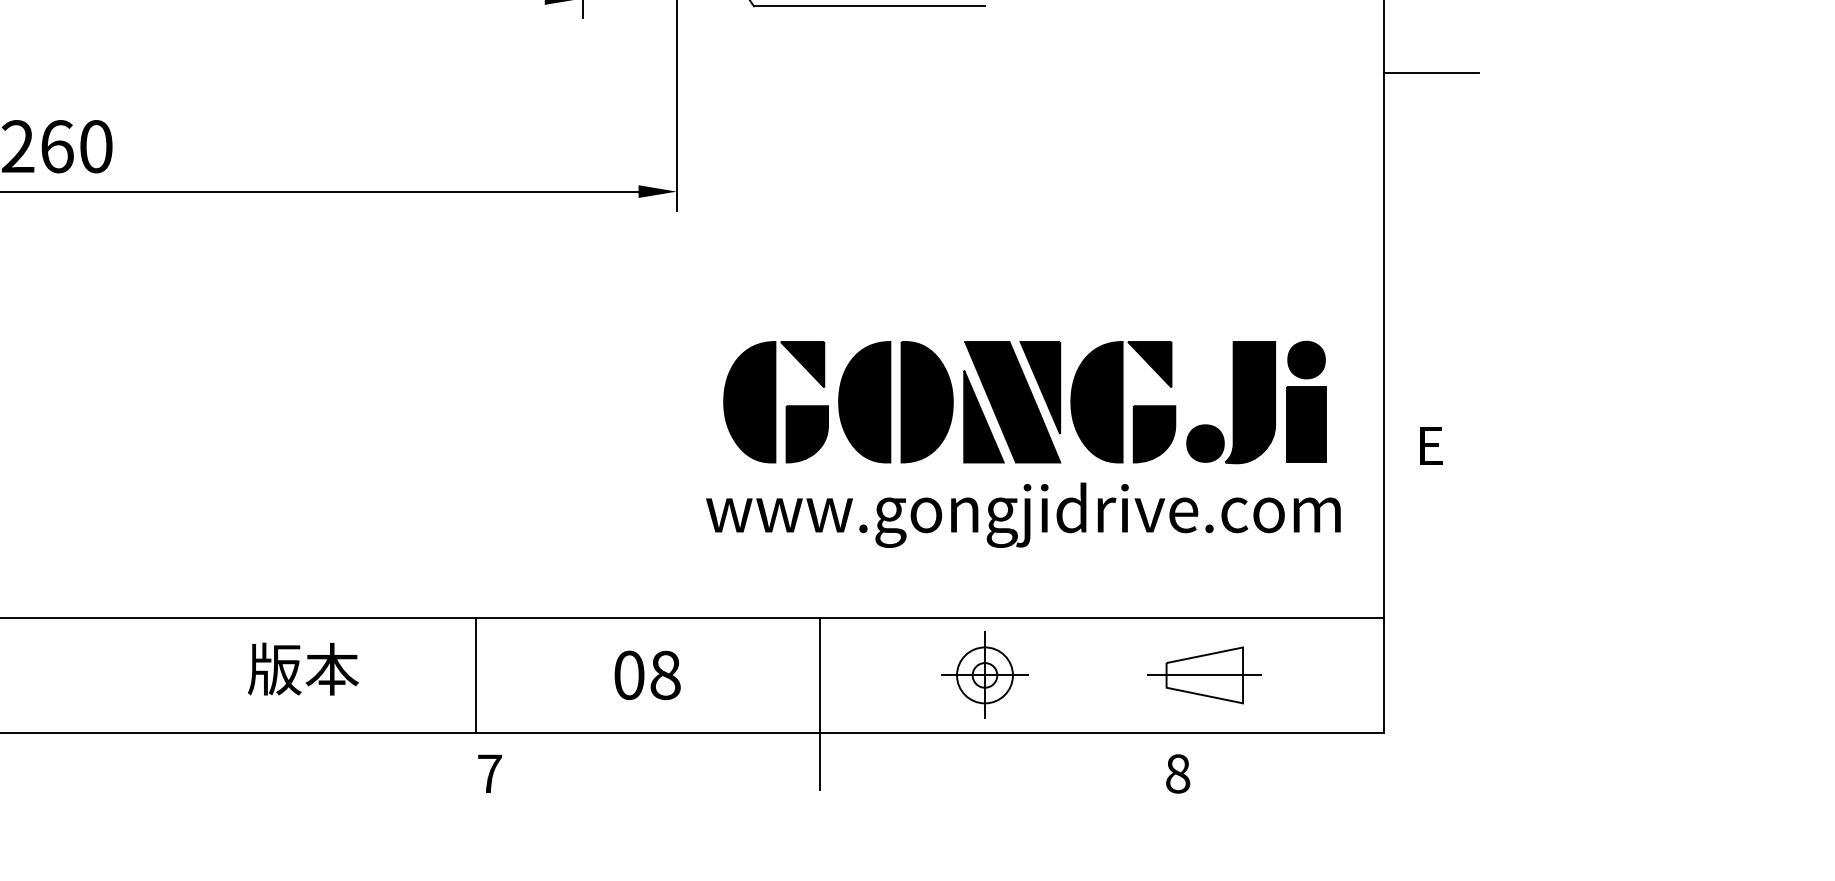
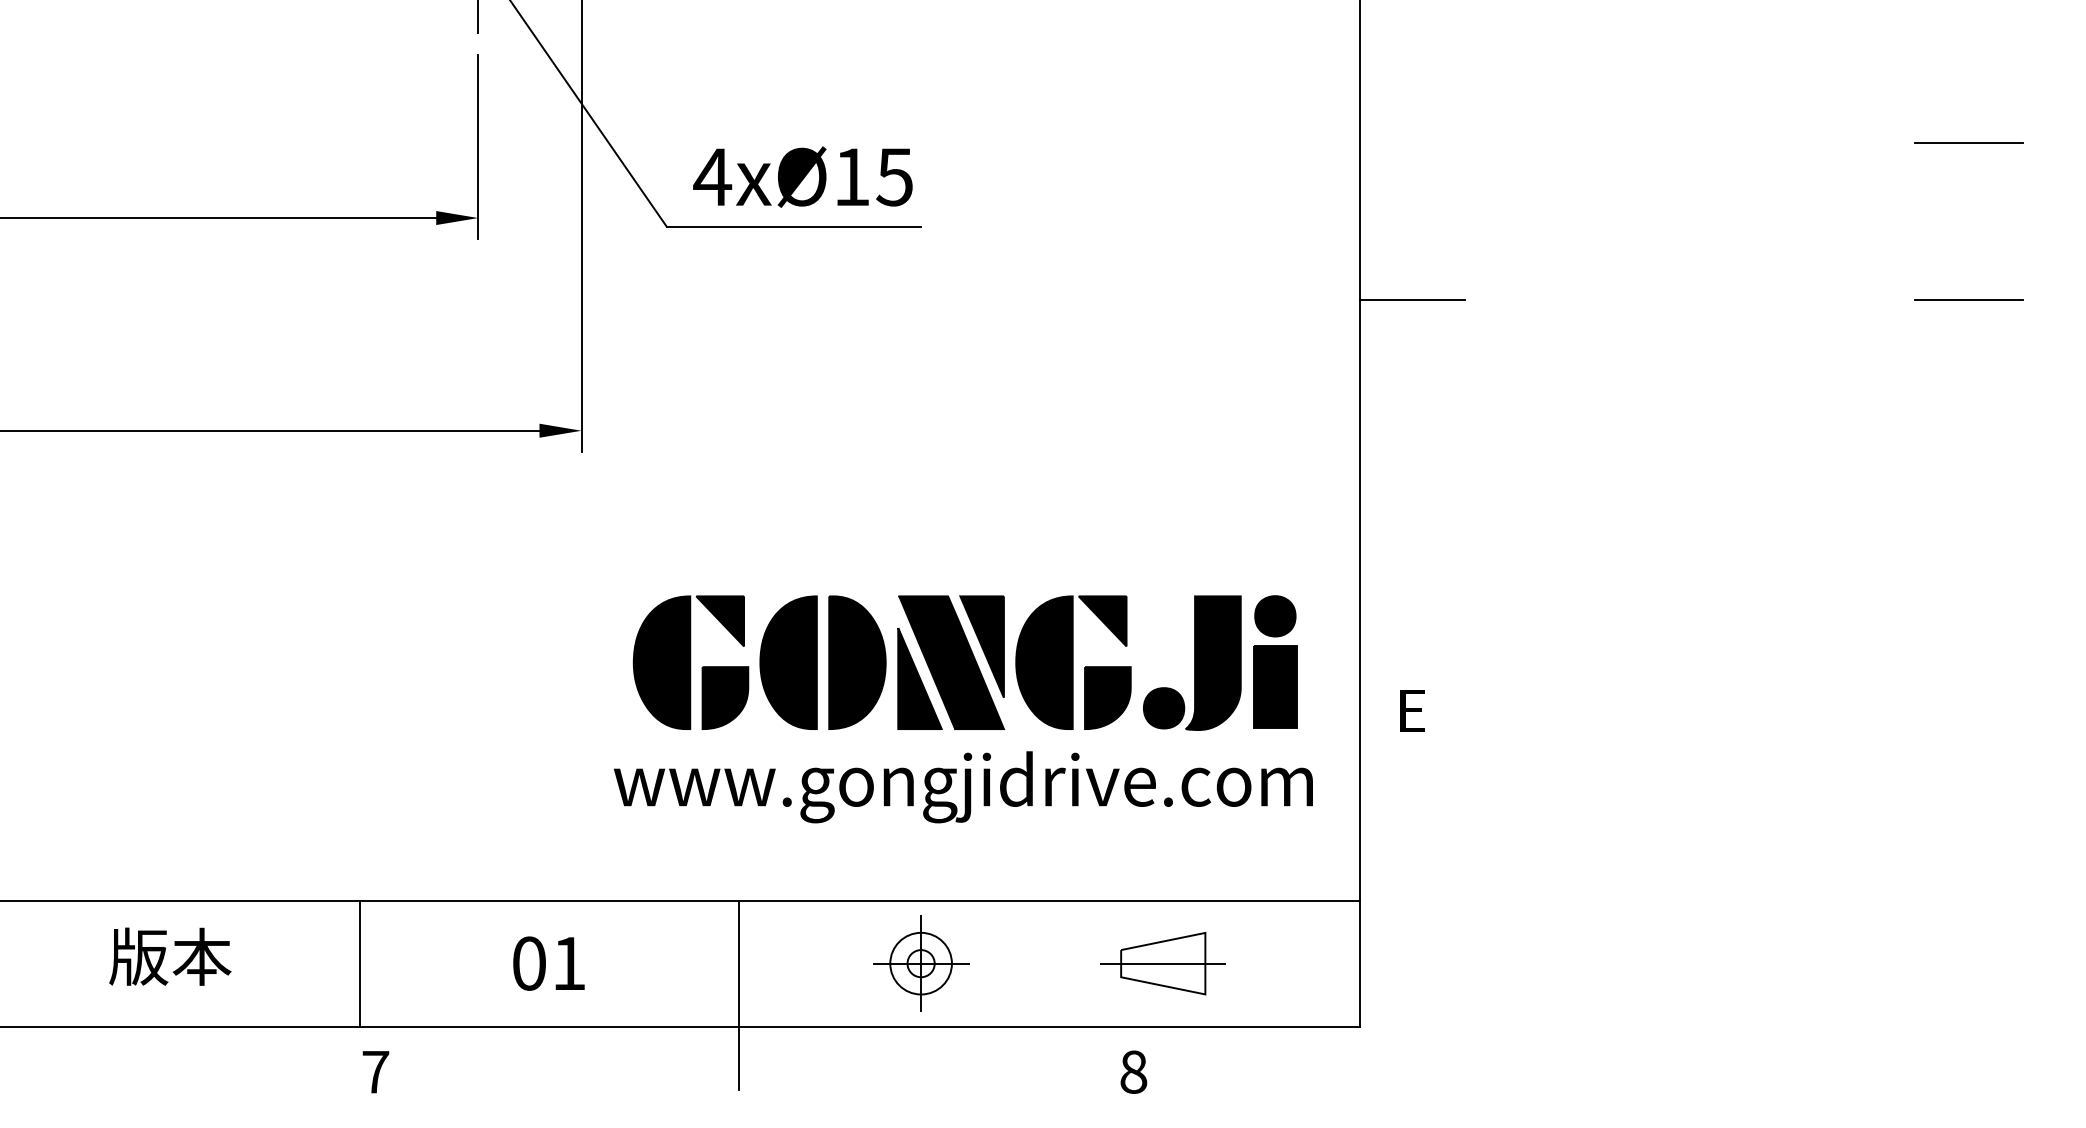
text: (664, 675) -> (568, 963), 08 -> 01

